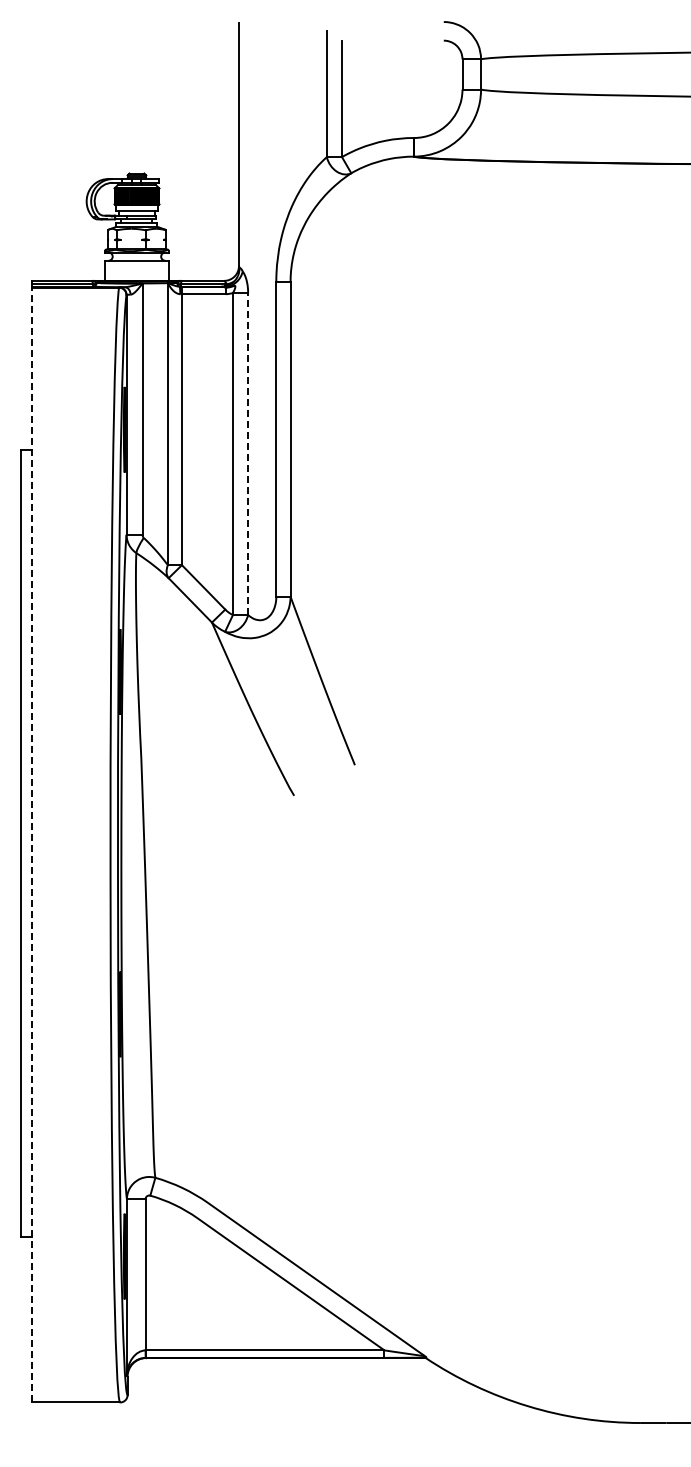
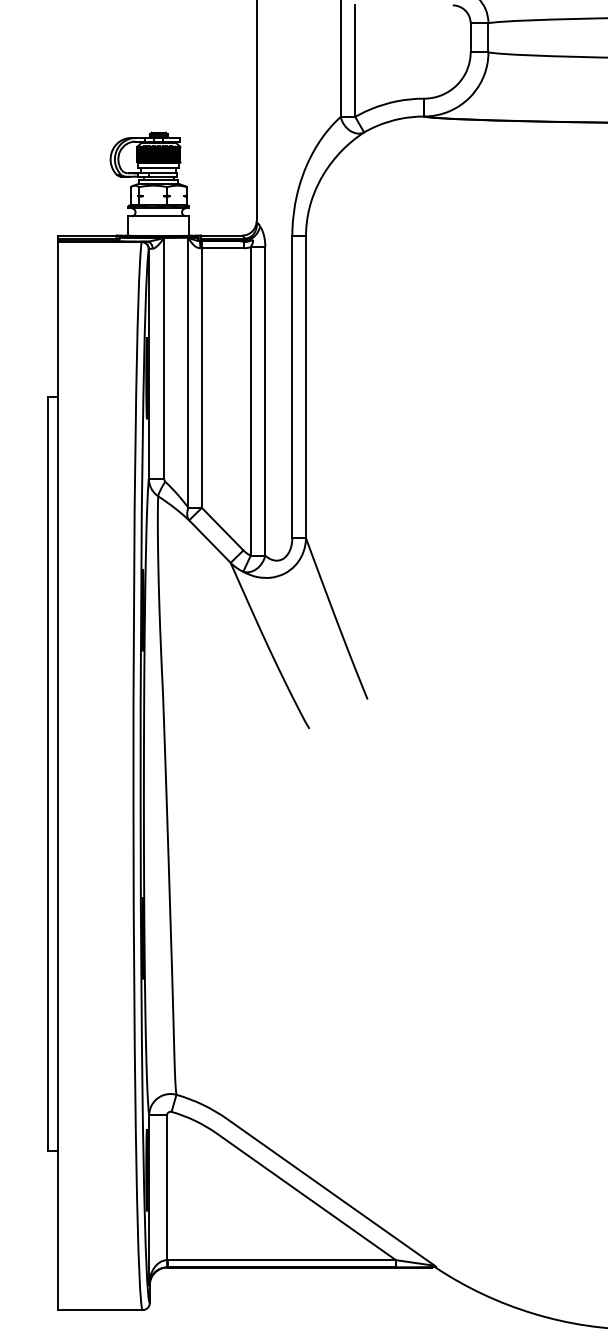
line: (248, 453) -> (265, 400), dashed -> solid
line: (32, 844) -> (58, 775), dashed -> solid

